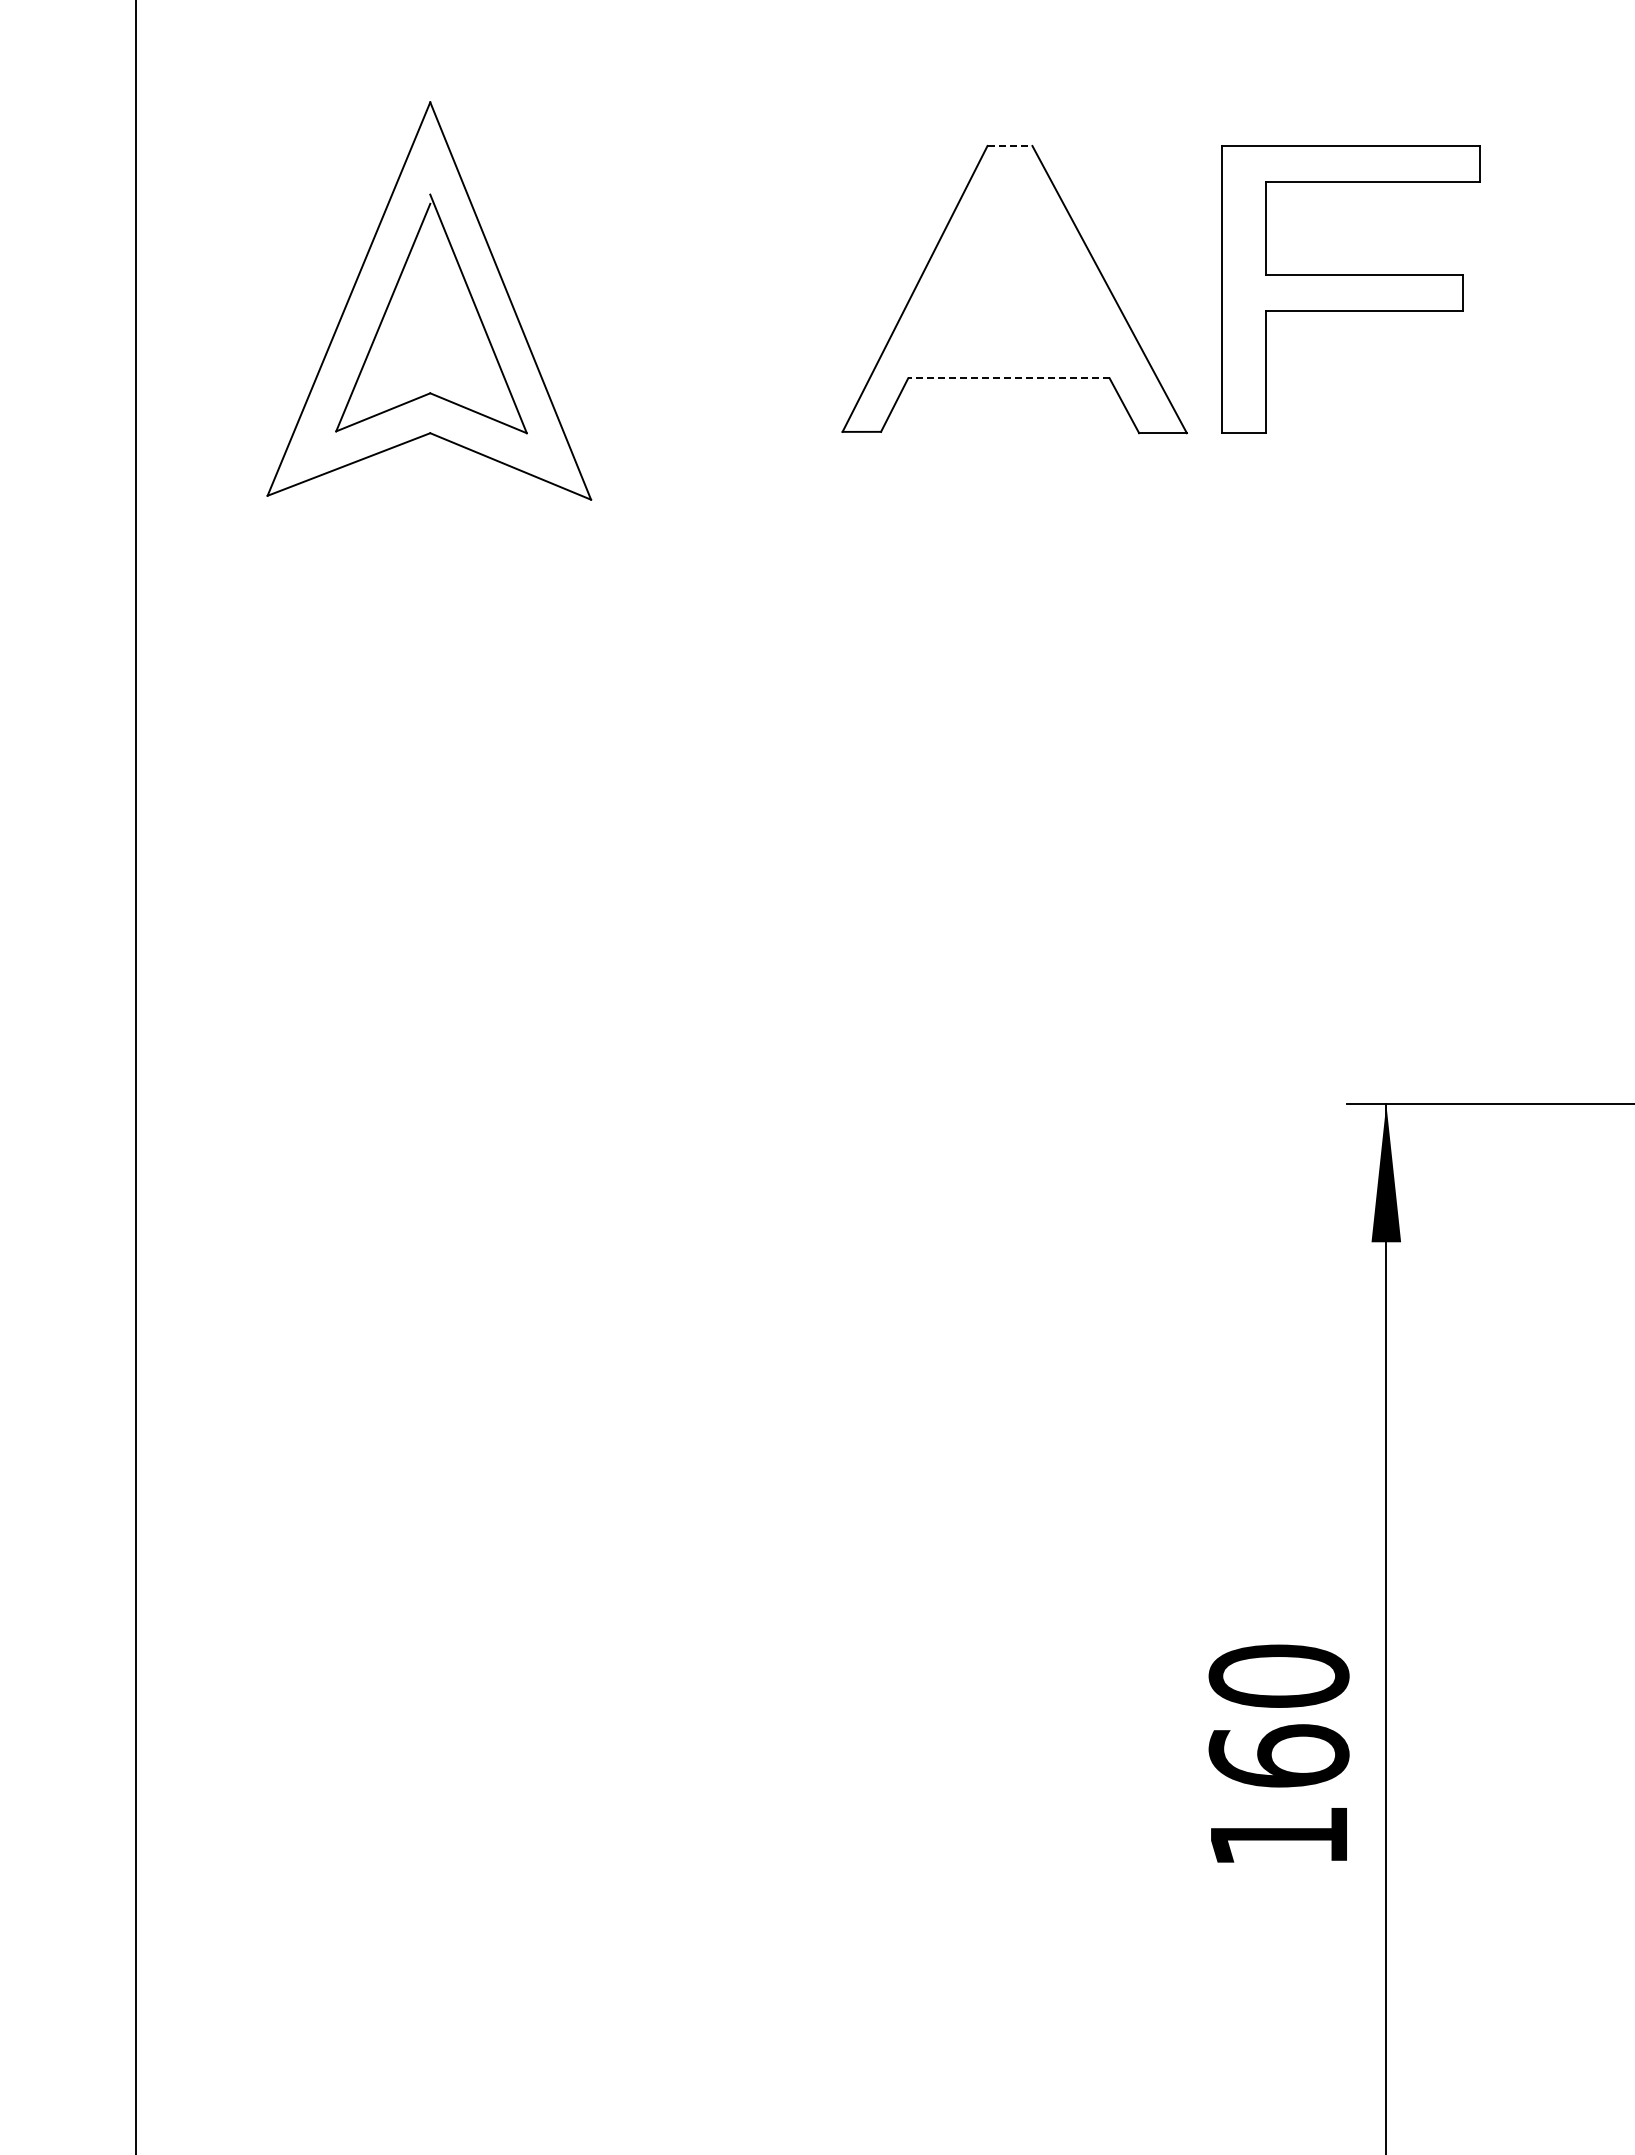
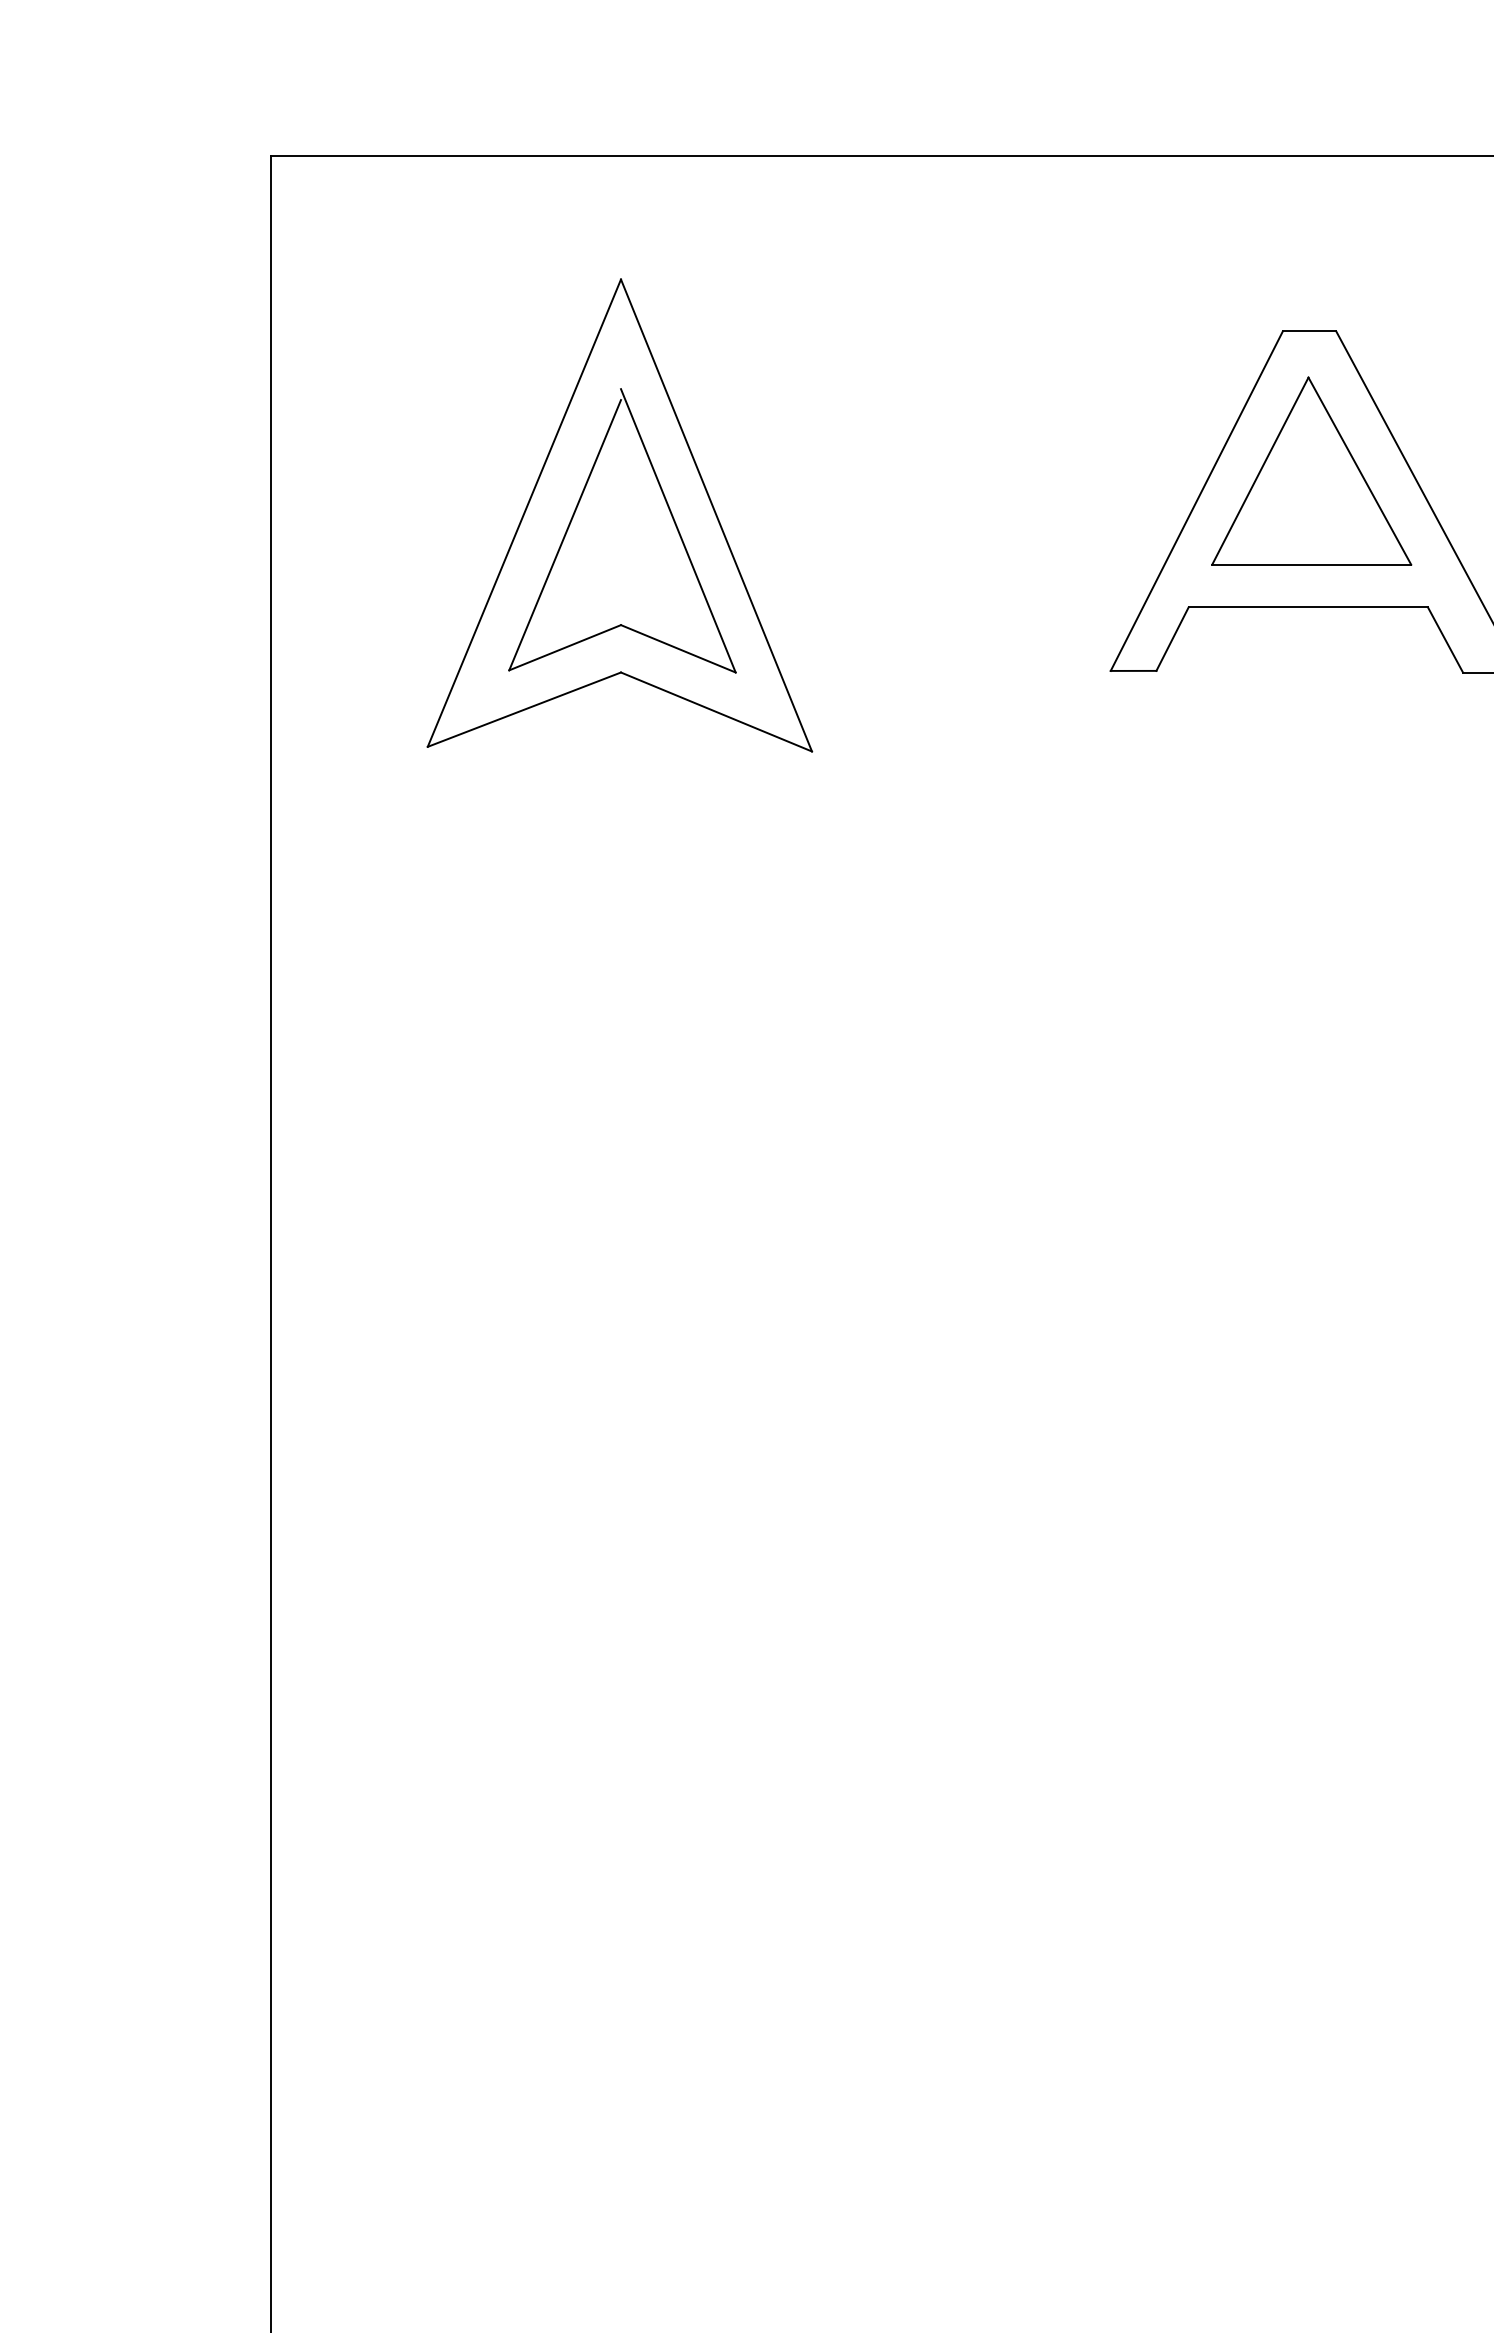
line: (1010, 146) -> (1310, 331), dashed -> solid
part: (1011, 263) -> (1311, 470), added
line: (1008, 378) -> (1307, 607), dashed -> solid

